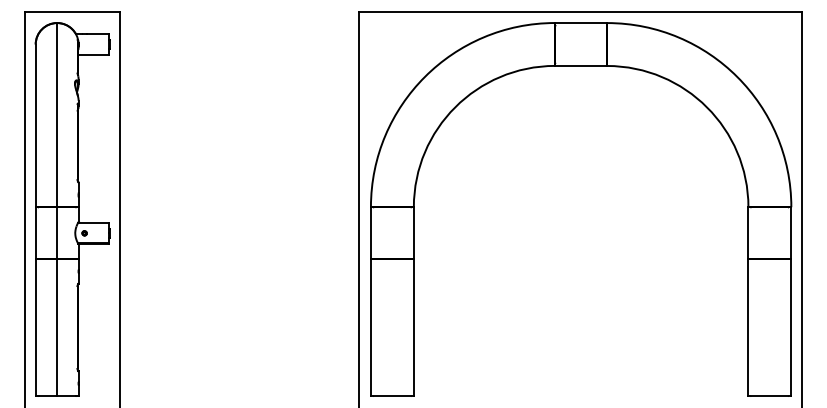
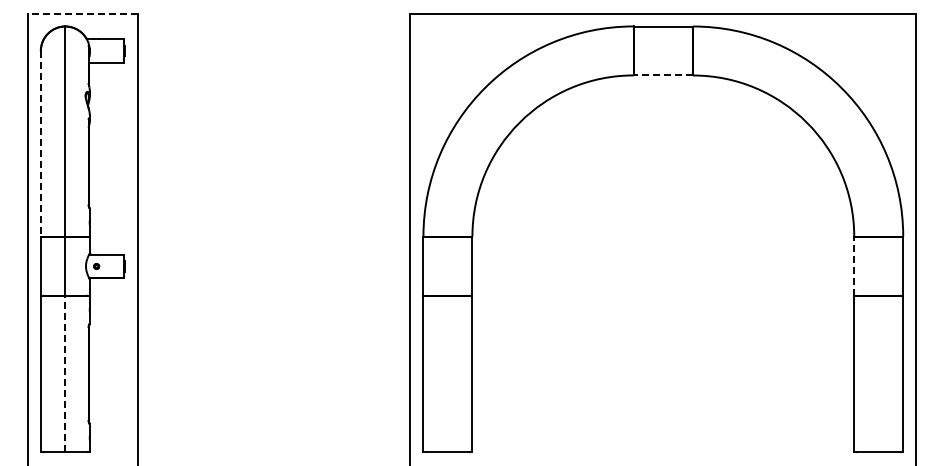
line: (72, 12) -> (82, 14), solid -> dashed
line: (580, 65) -> (662, 75), solid -> dashed
line: (35, 125) -> (40, 143), solid -> dashed
line: (748, 232) -> (854, 265), solid -> dashed
line: (57, 327) -> (65, 373), solid -> dashed

